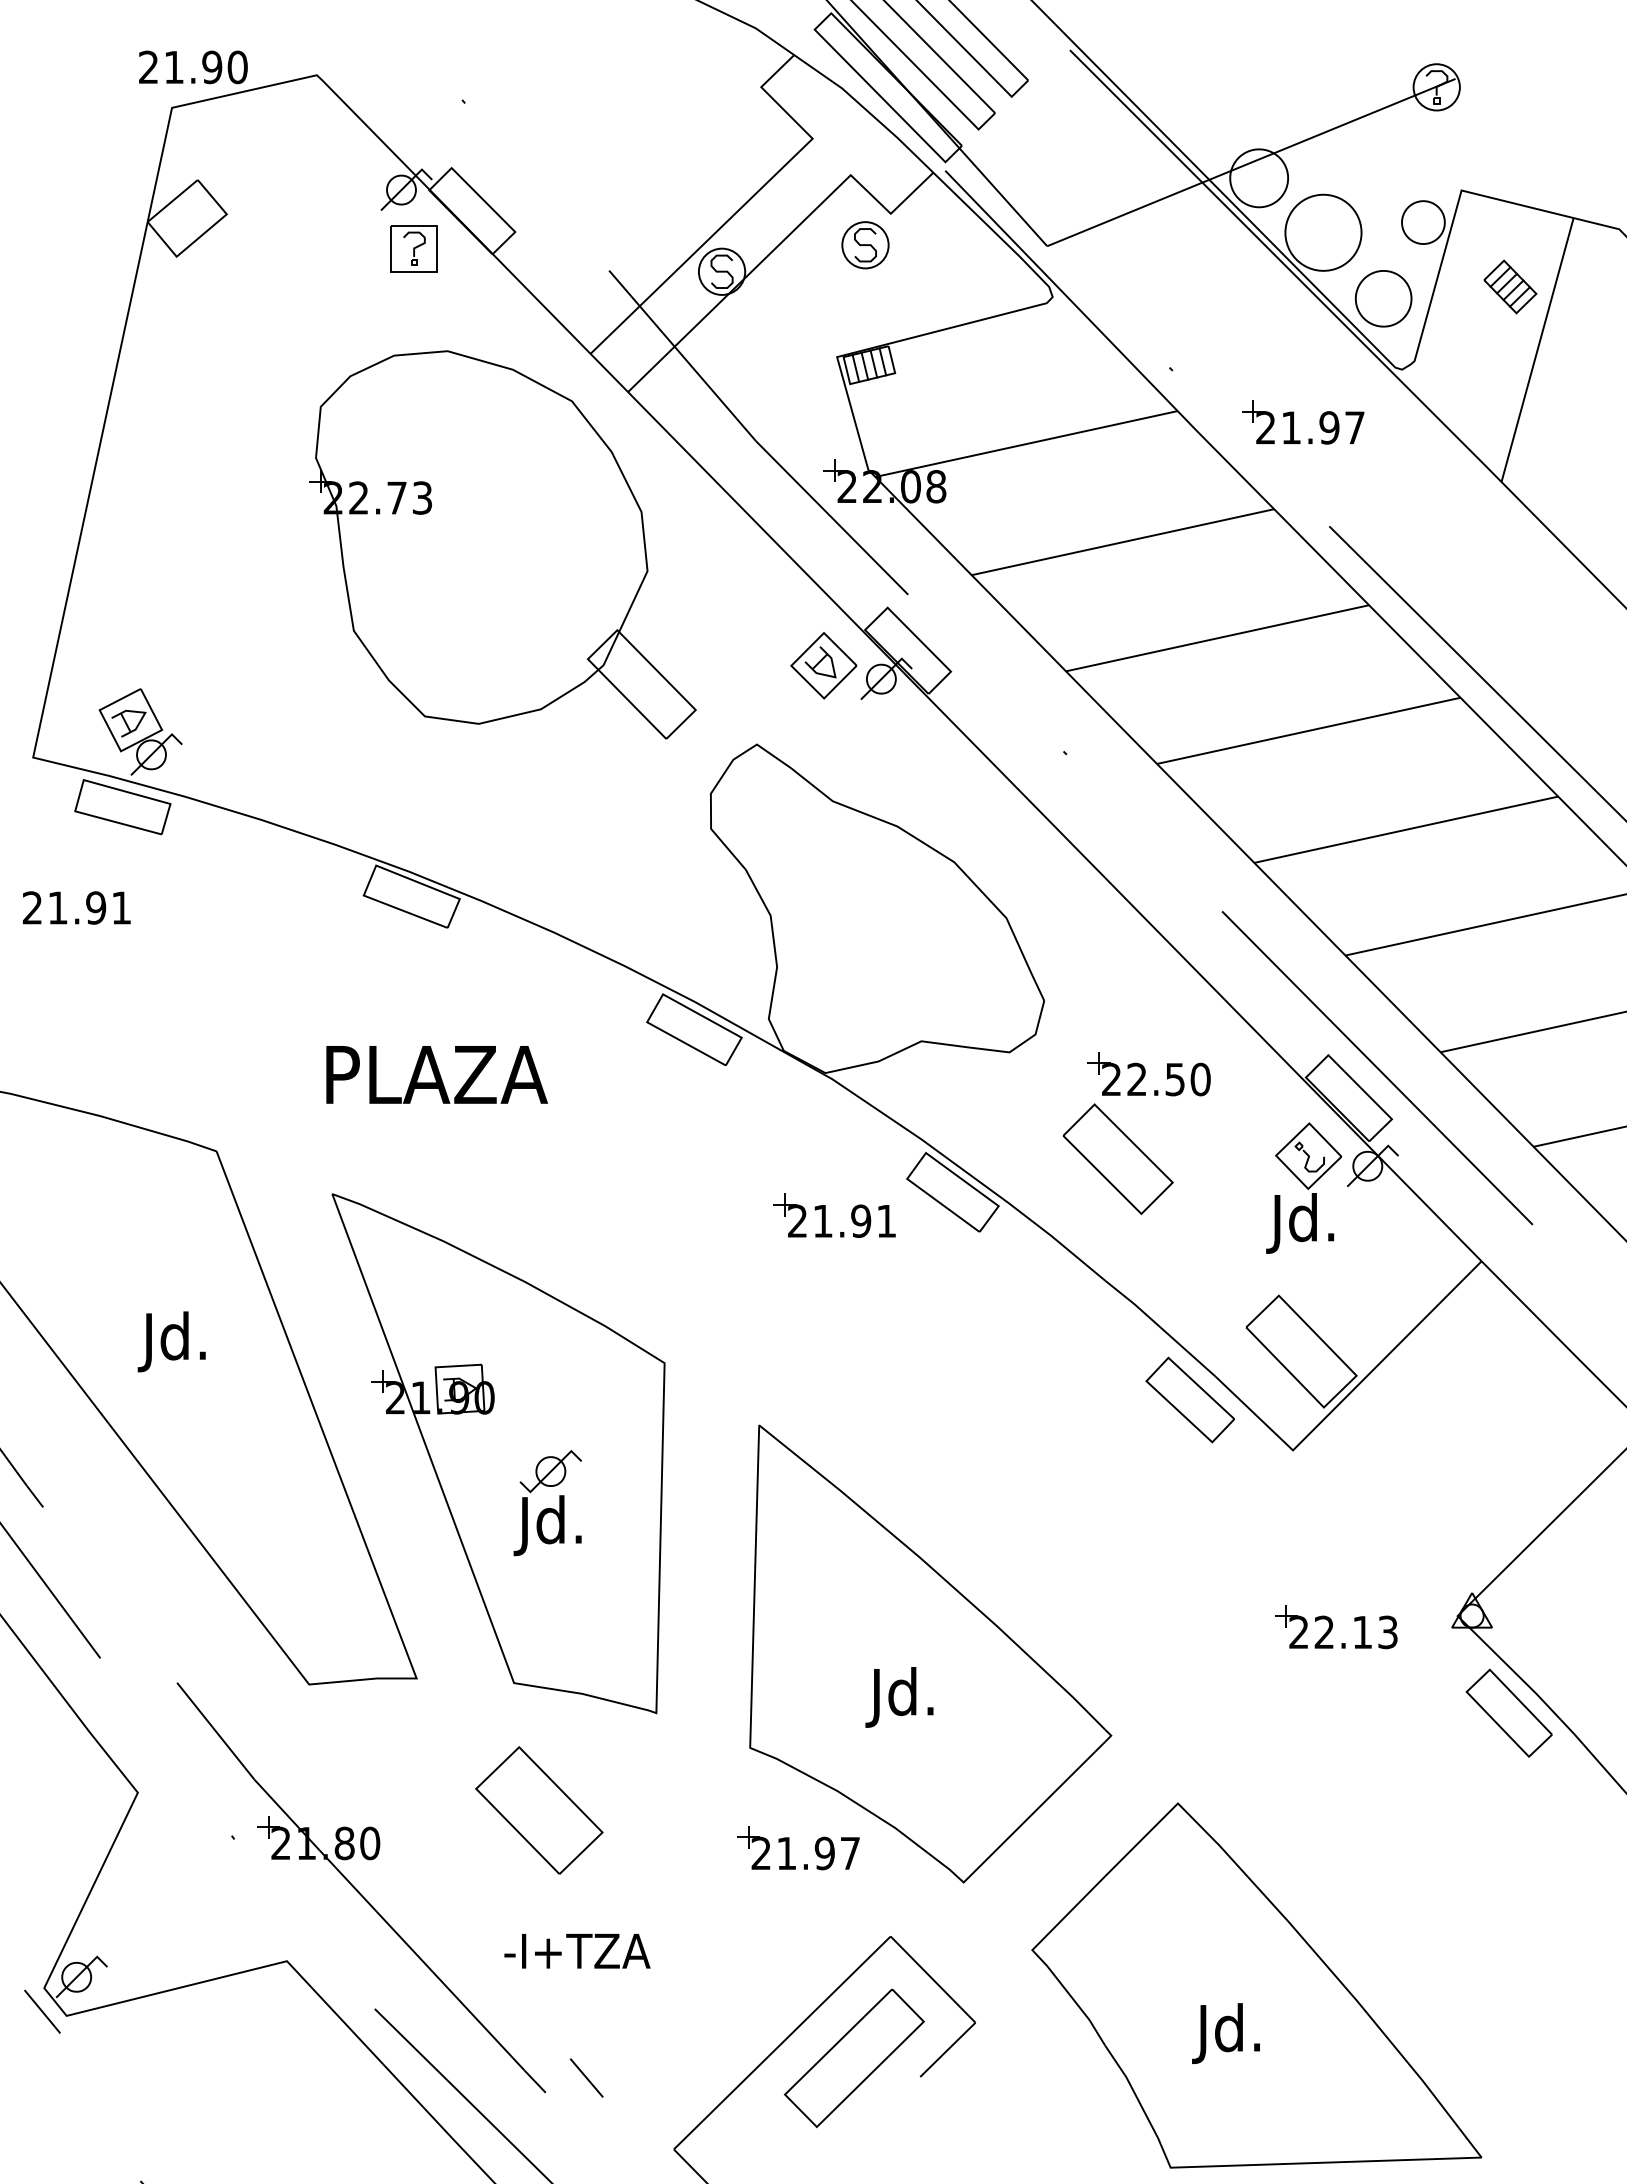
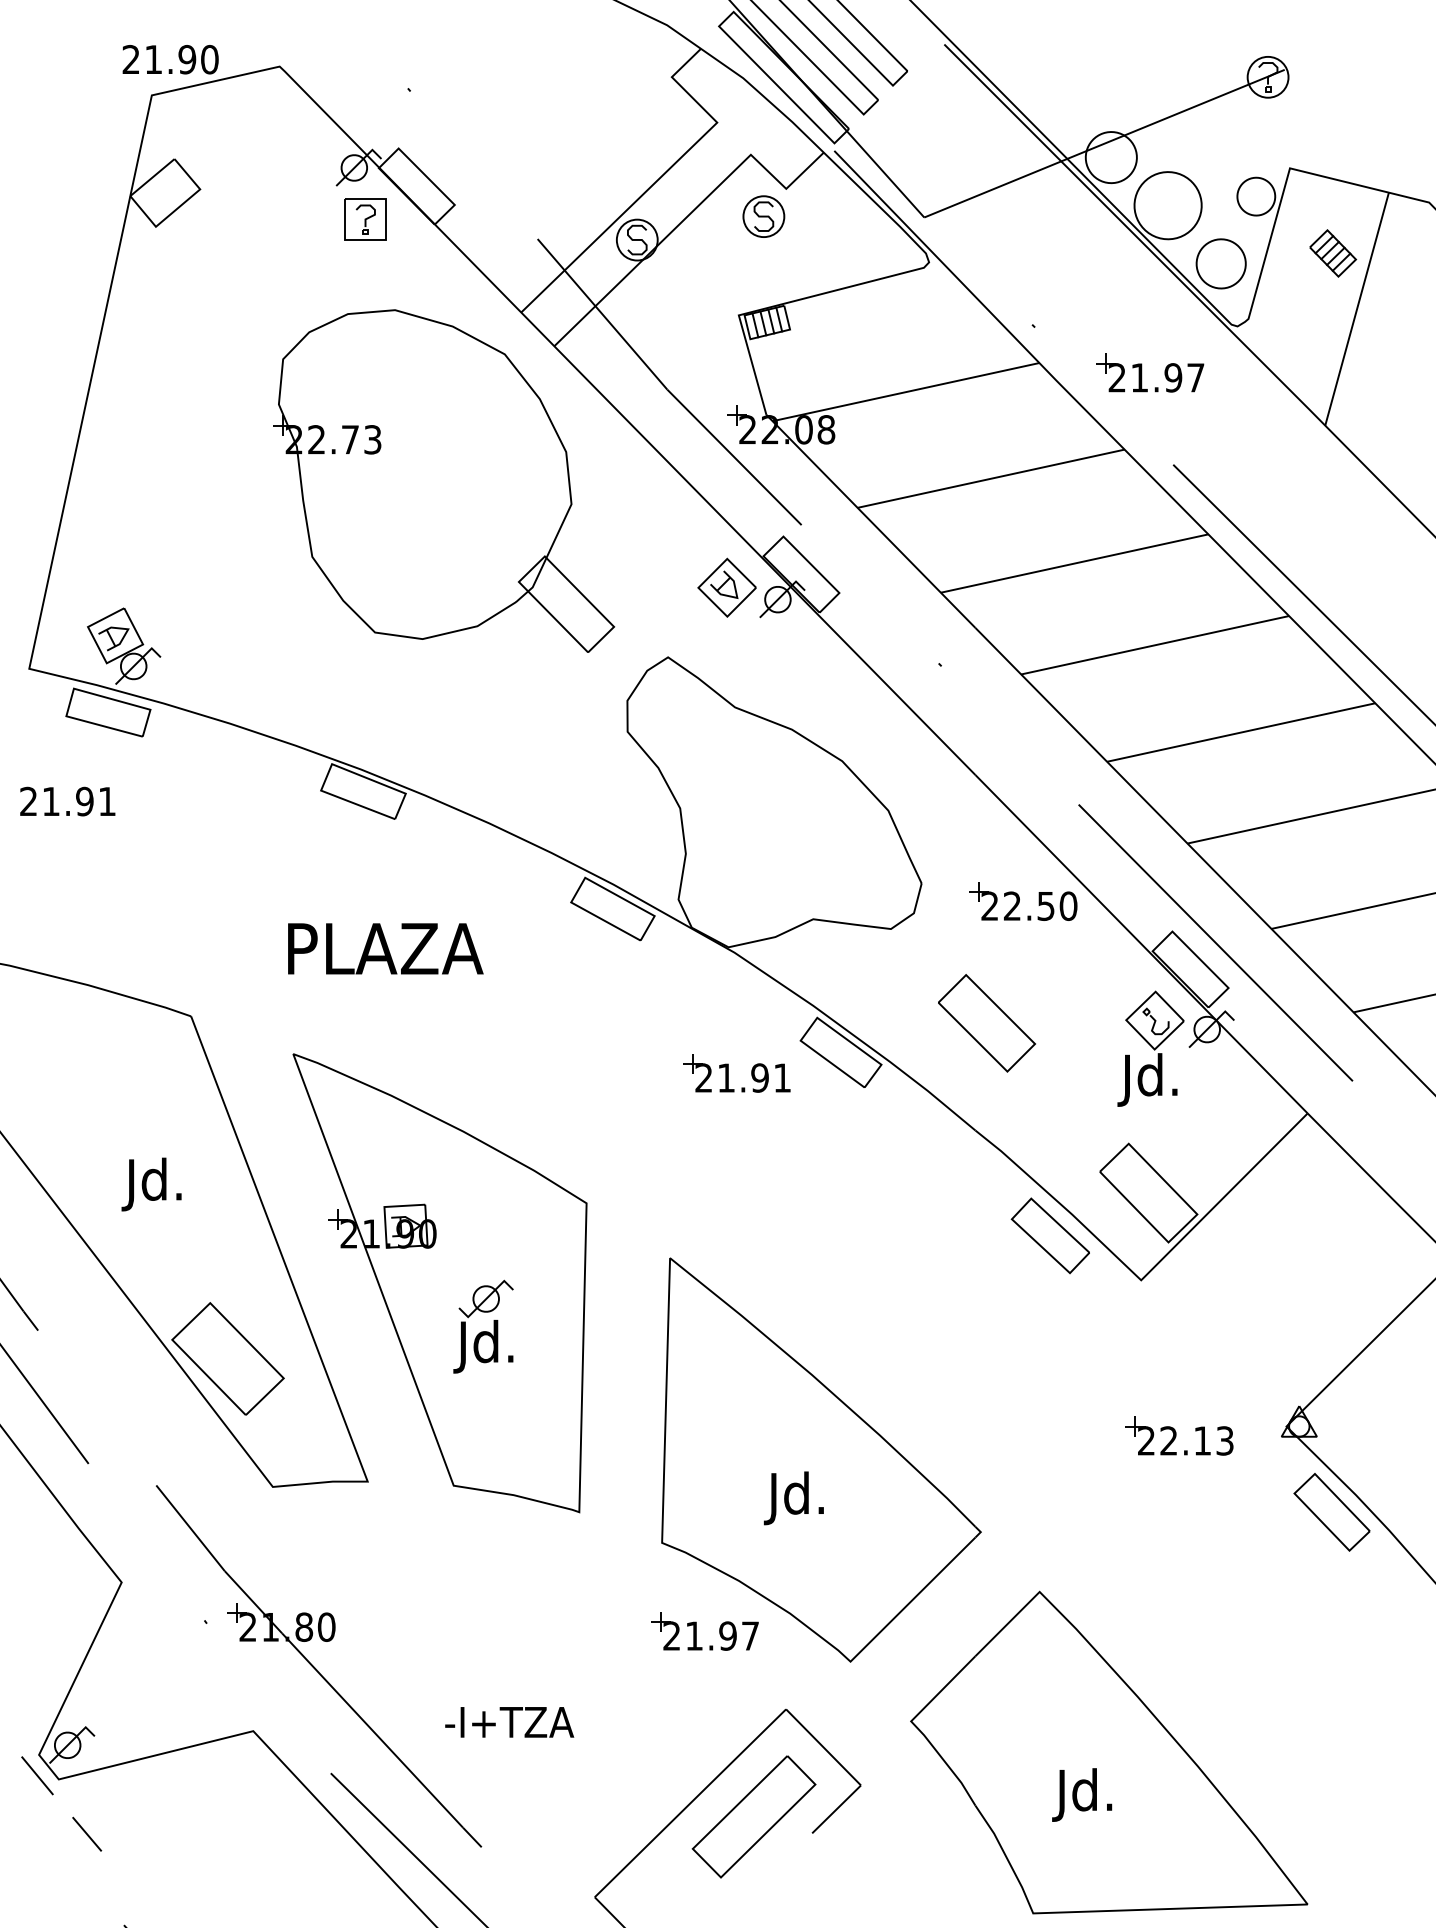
part: (1148, 1074) -> (1022, 901), moved
part: (539, 1810) -> (228, 1358), moved
line: (586, 2077) -> (86, 1833), moved

